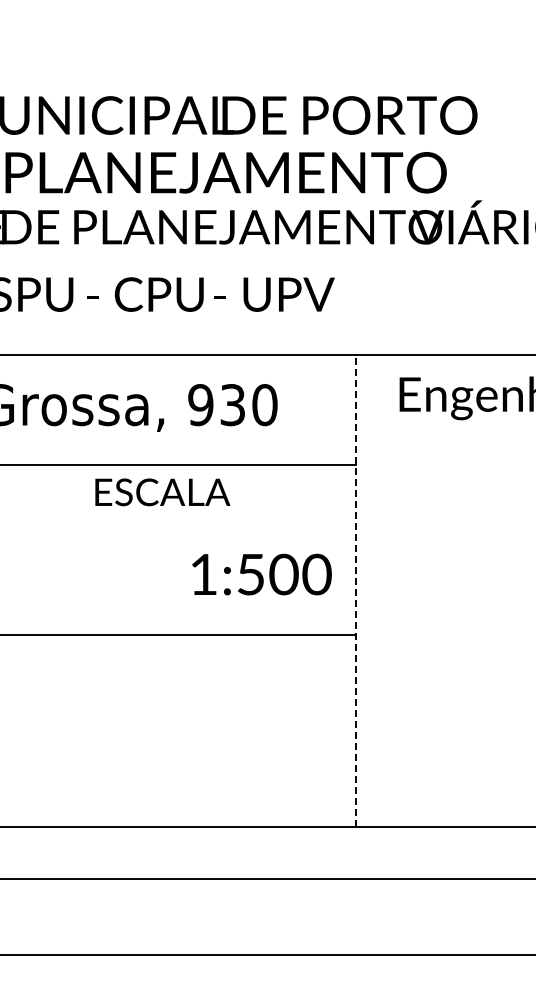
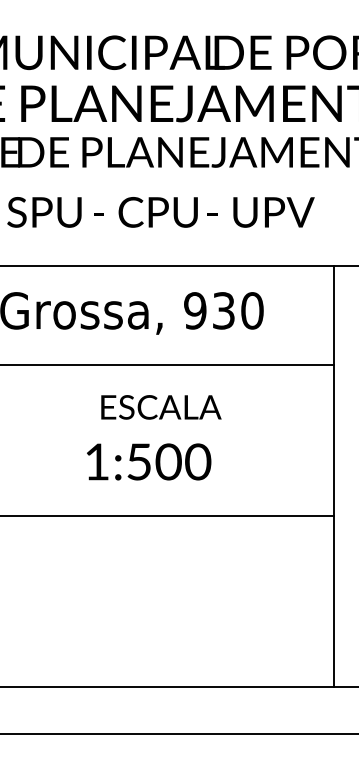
text: (162, 492) -> (161, 407), moved
text: (261, 574) -> (148, 461), moved
line: (356, 590) -> (334, 476), dashed -> solid

